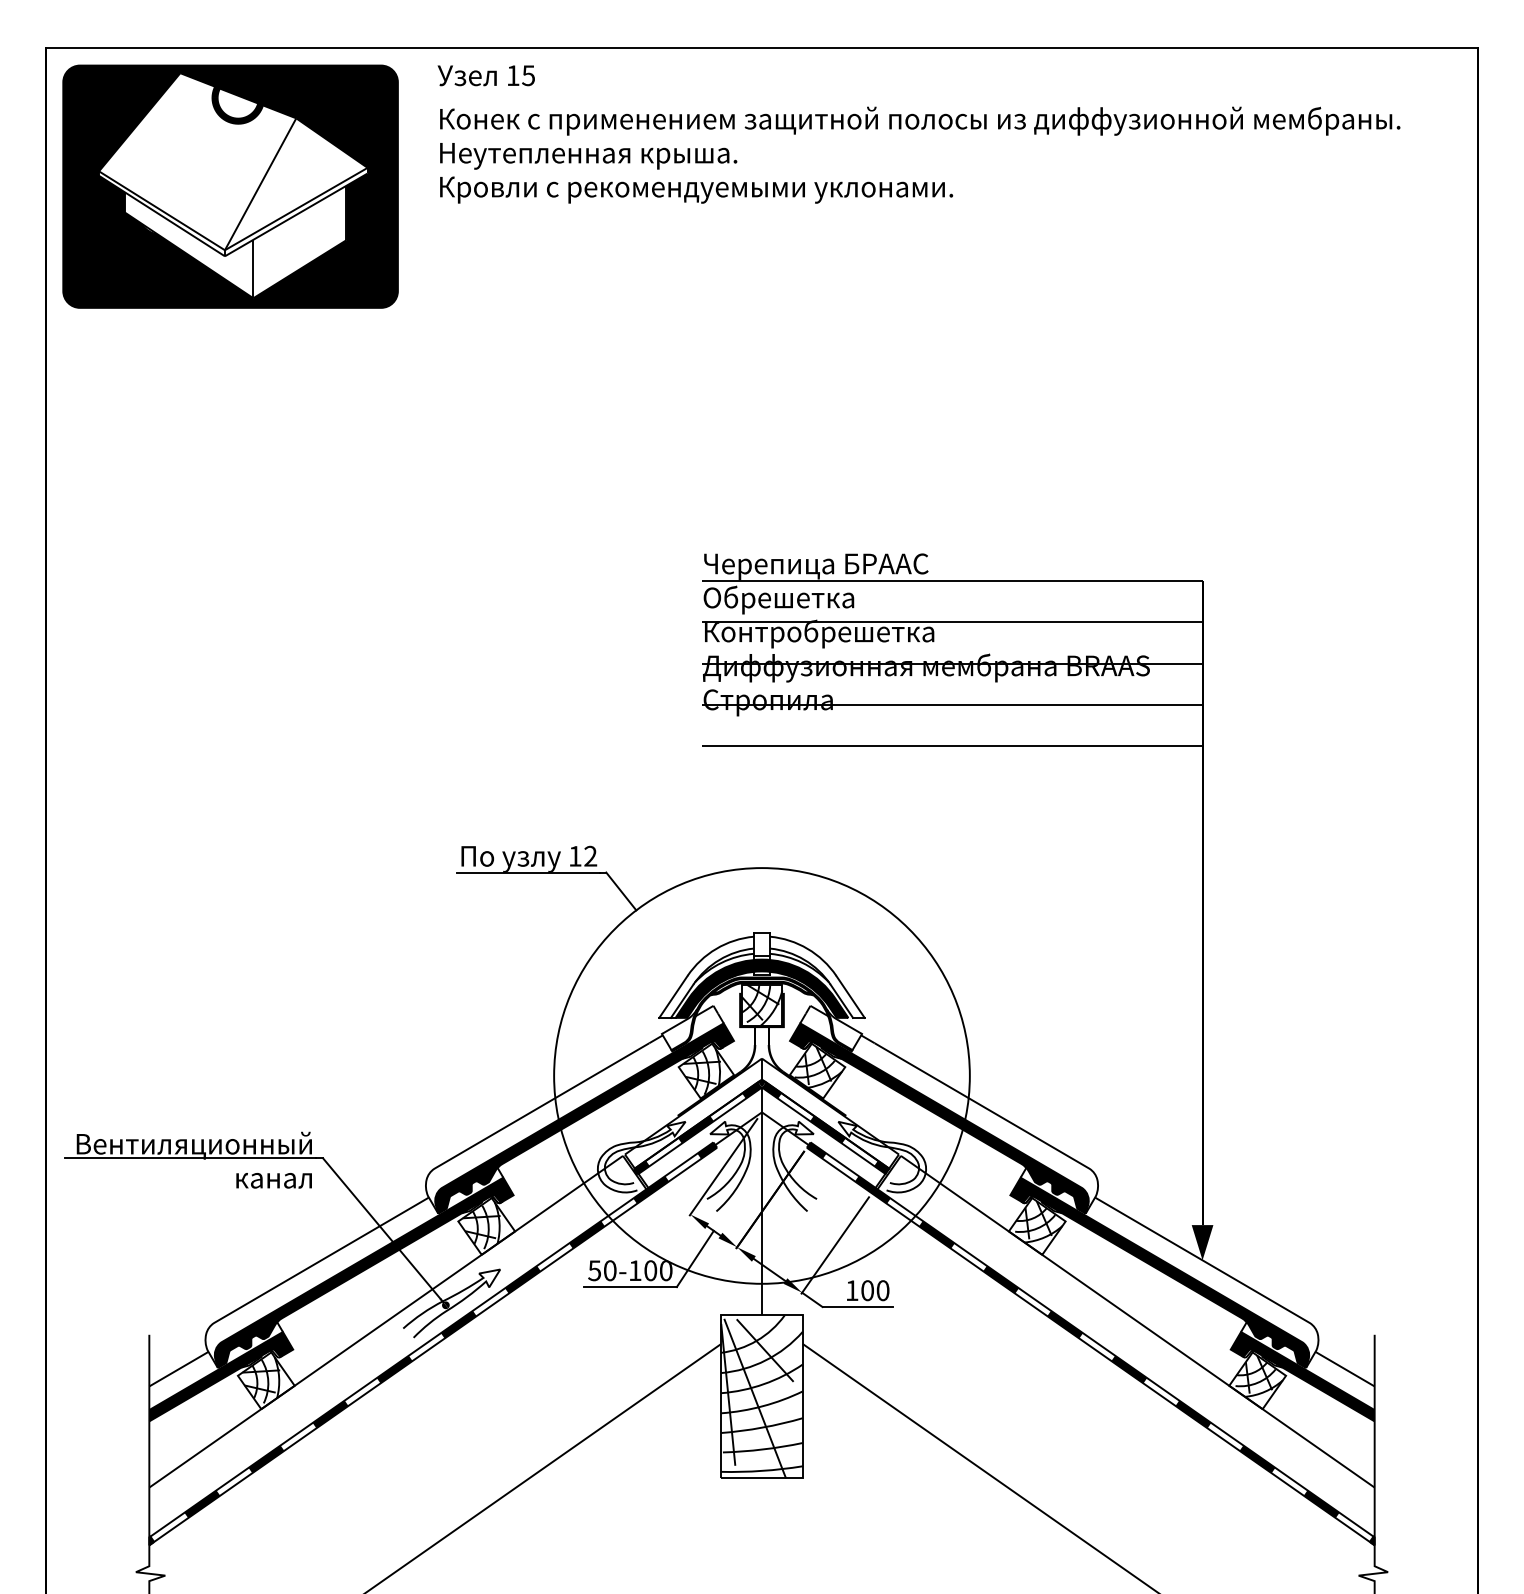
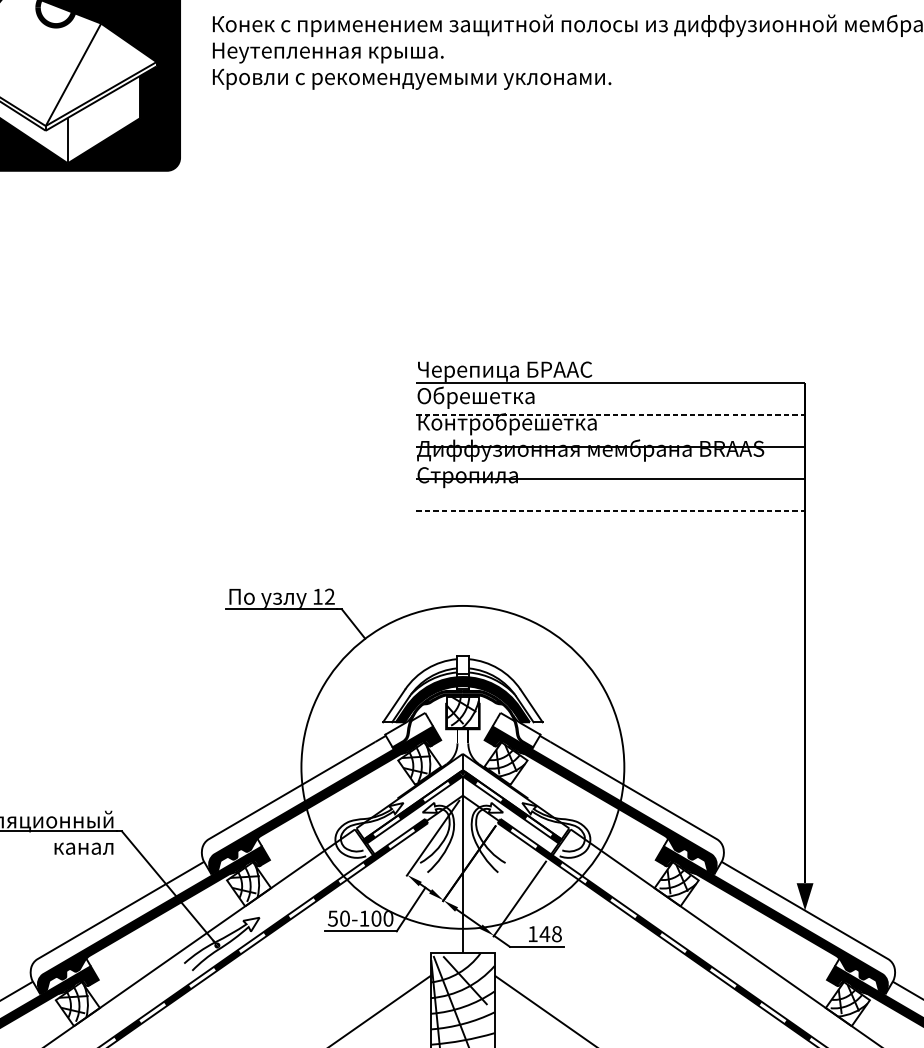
line: (952, 622) -> (610, 415), solid -> dashed
line: (952, 746) -> (610, 511), solid -> dashed
text: (874, 1290) -> (550, 934), 100 -> 148

